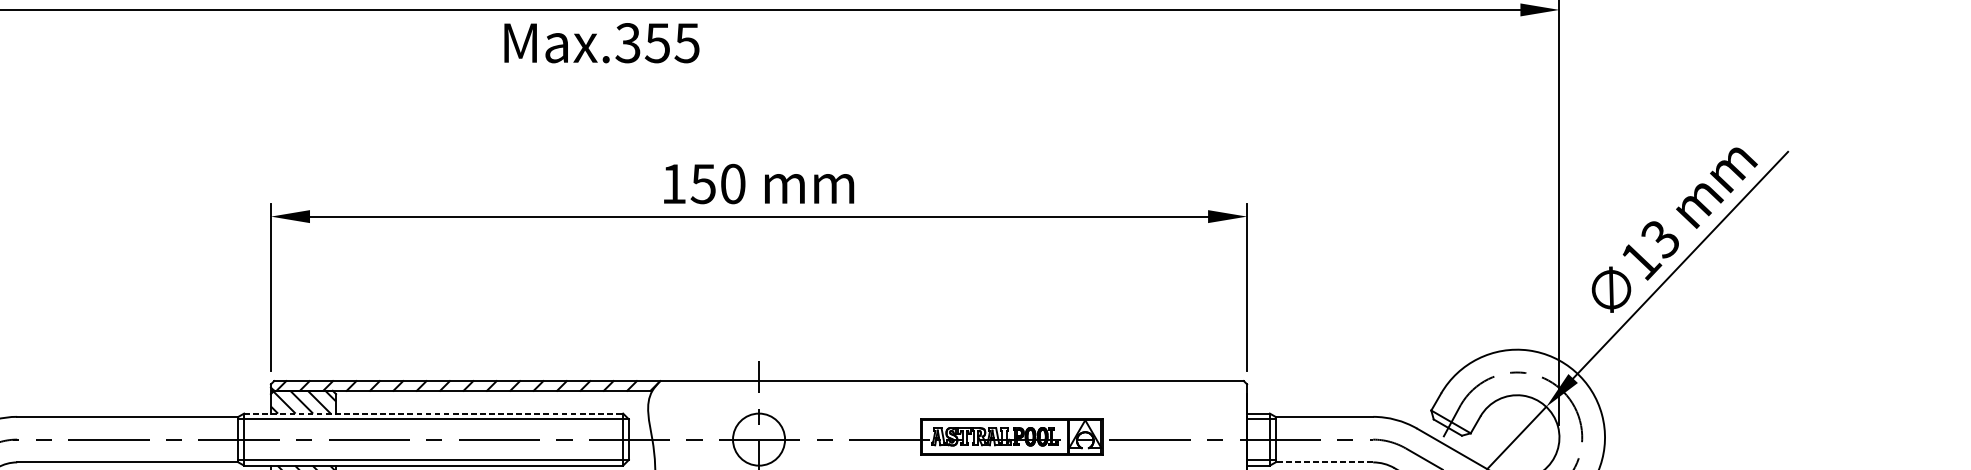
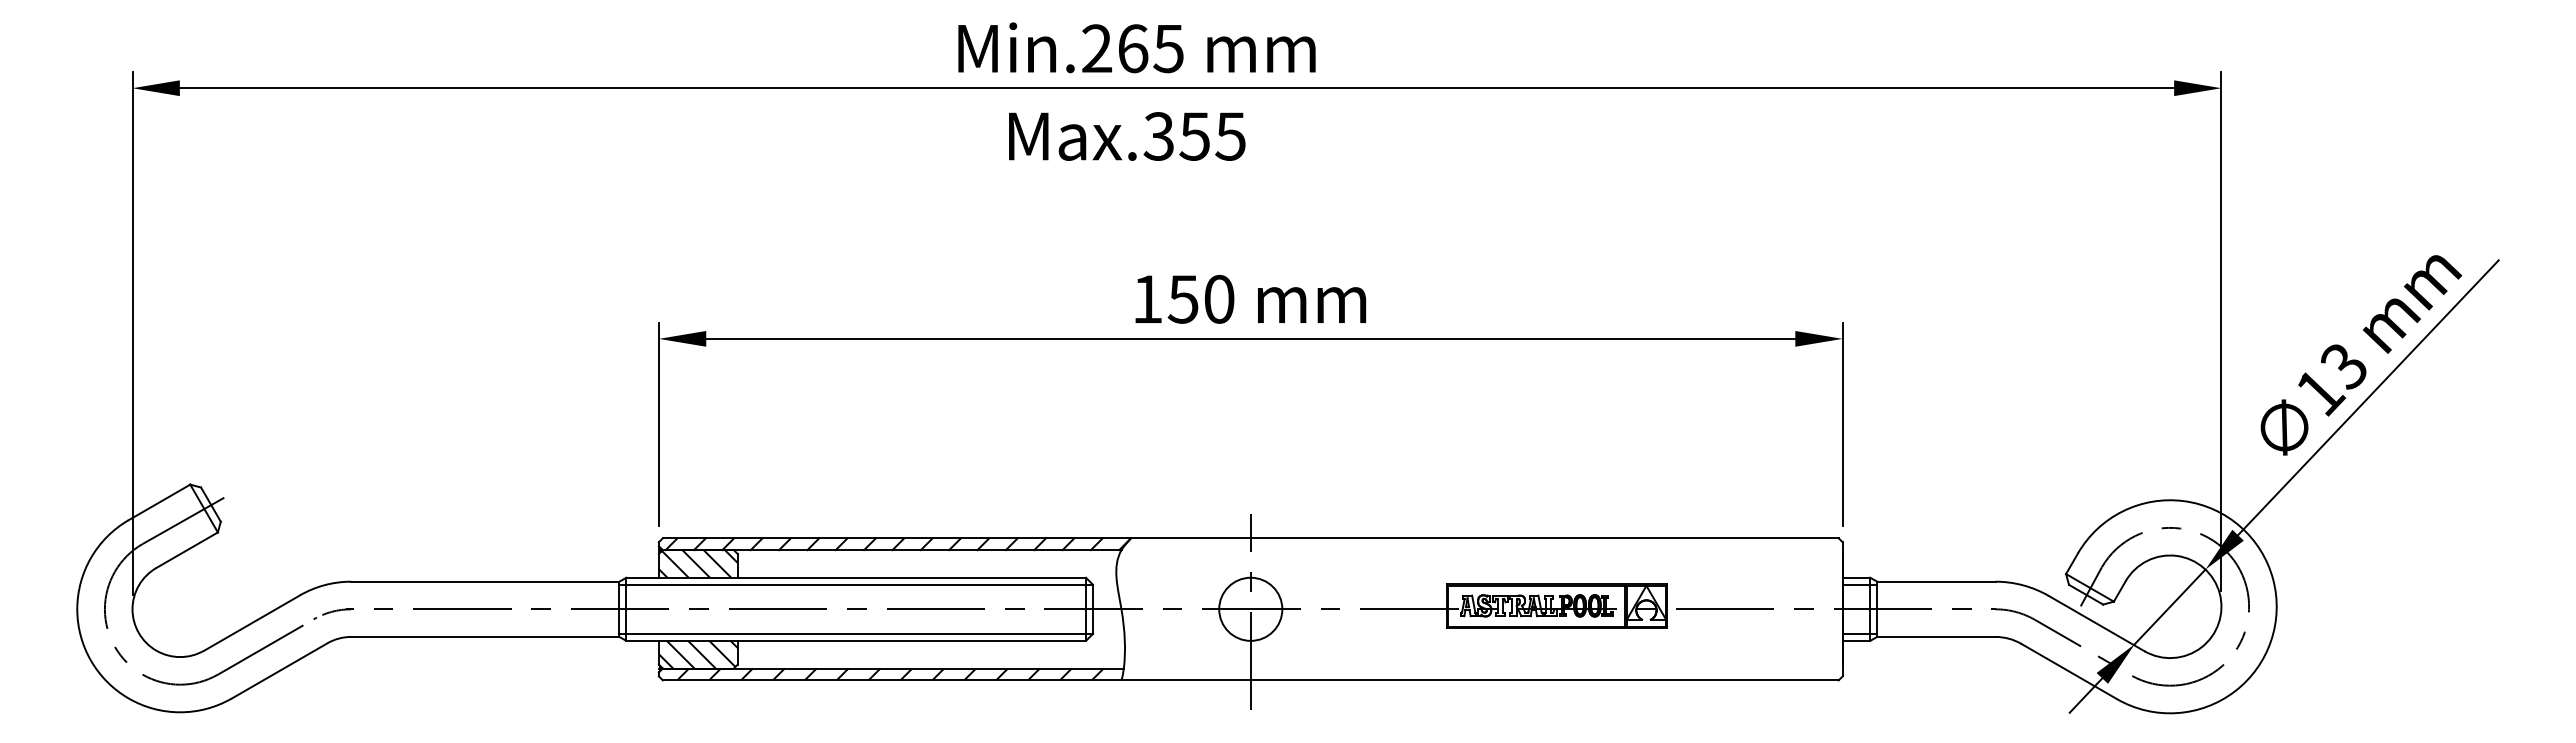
text: (602, 43) -> (1127, 136), moved
line: (433, 413) -> (856, 577), dashed -> solid
line: (1323, 462) -> (1935, 636), dashed -> solid

